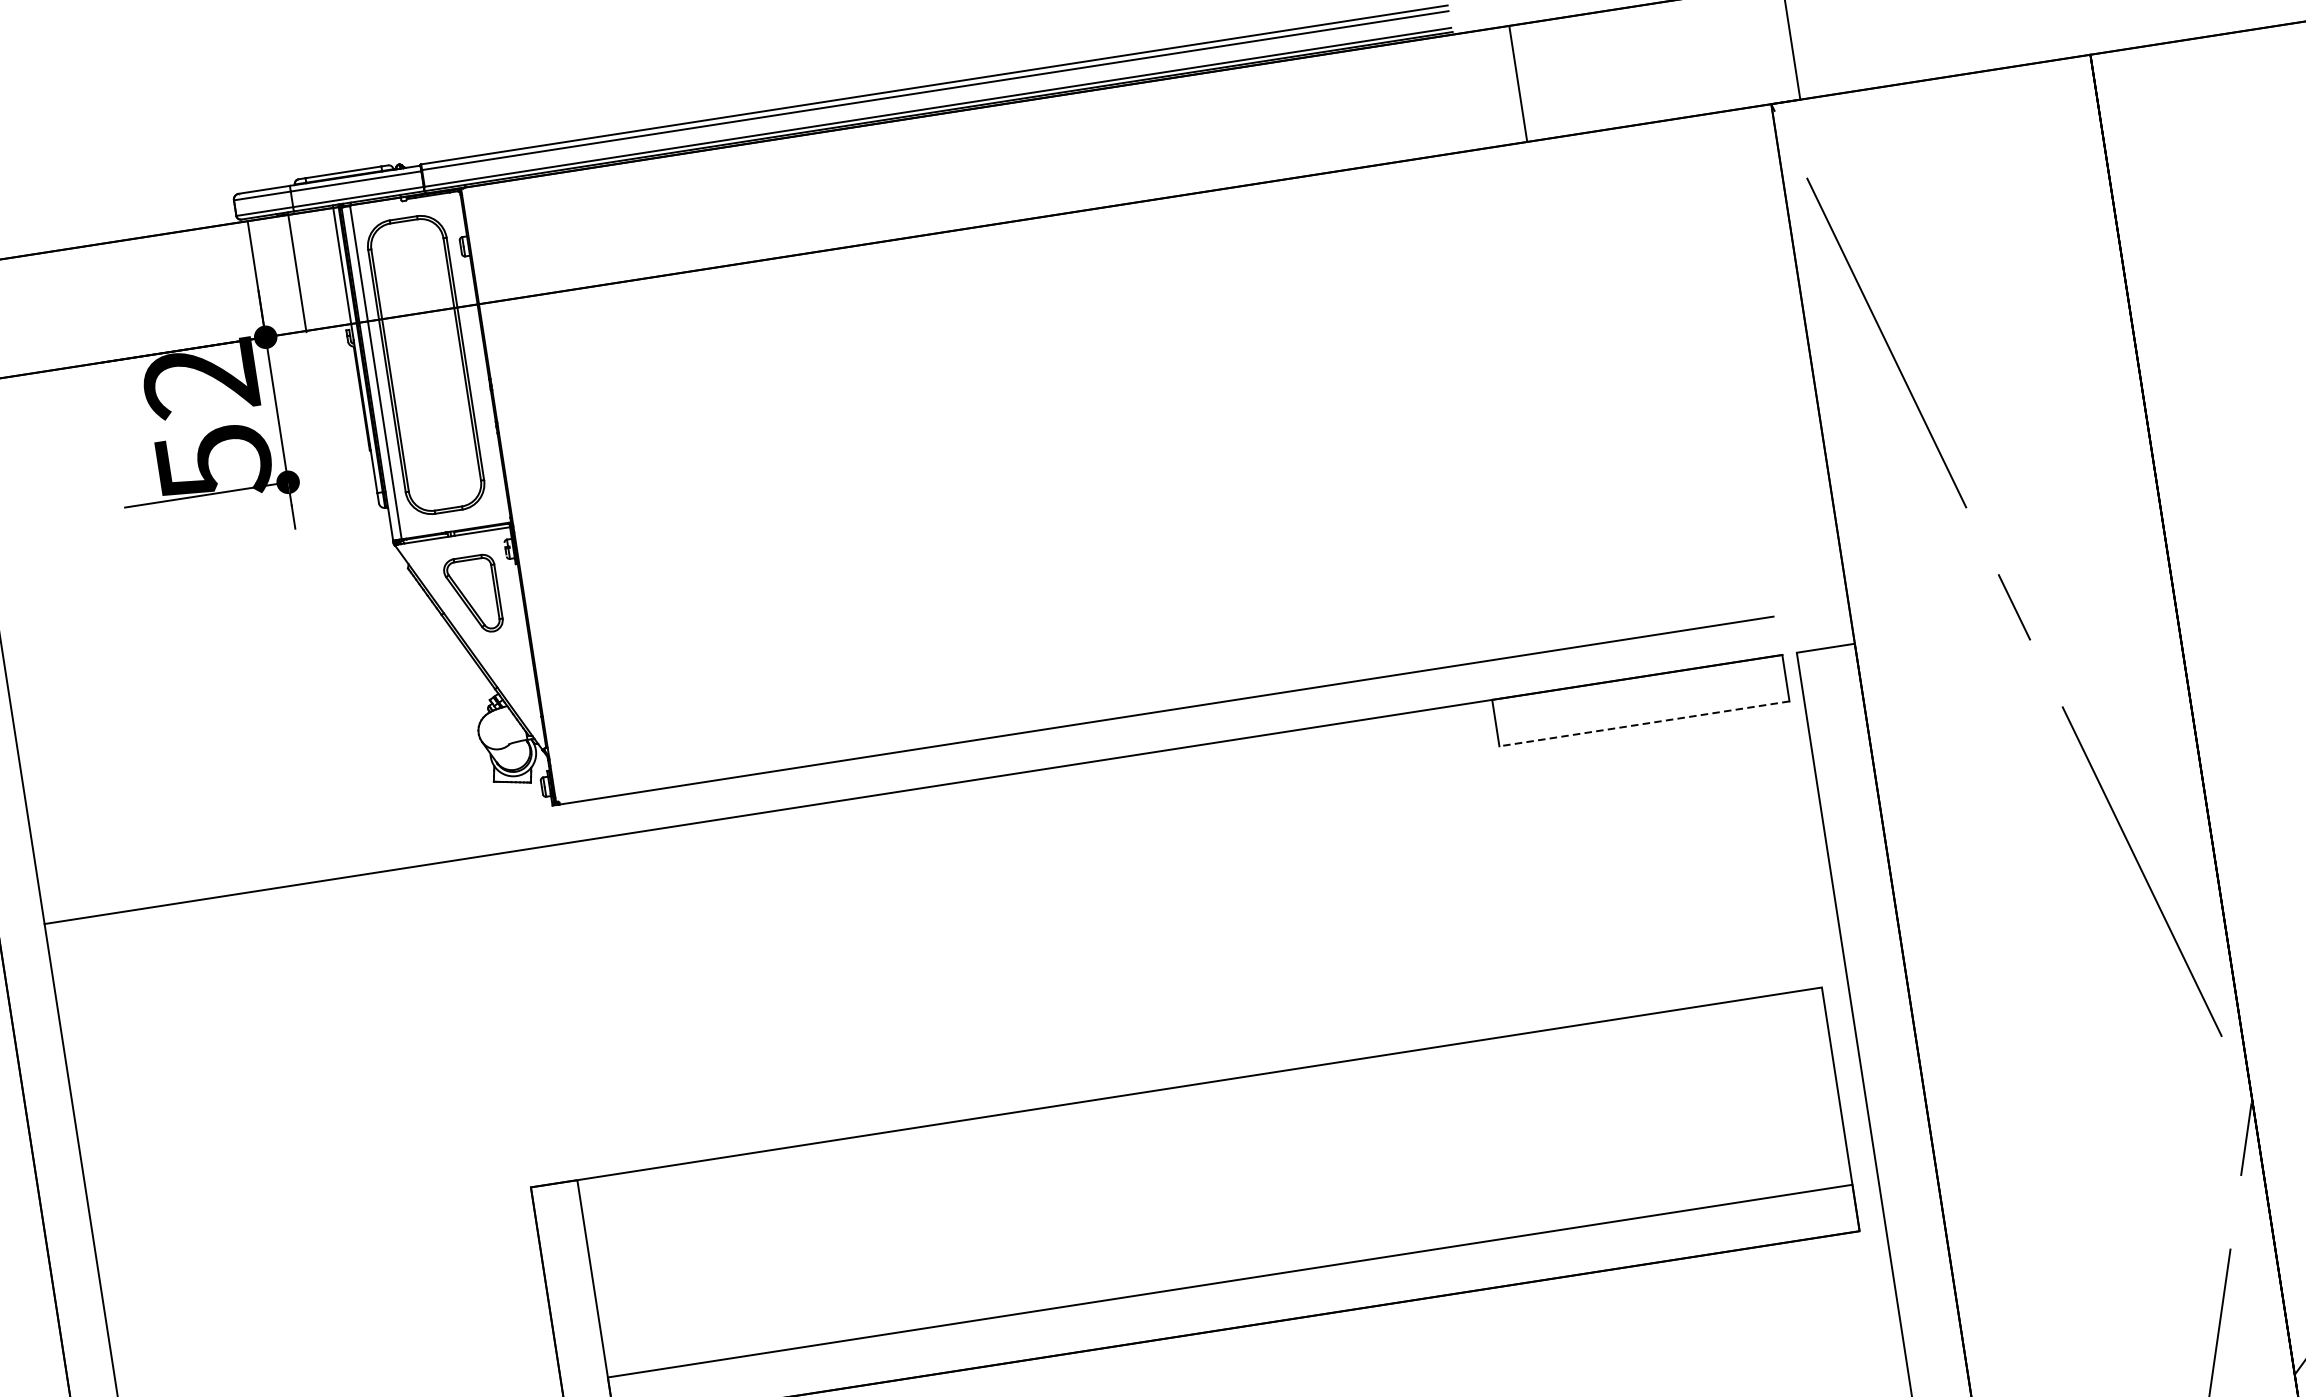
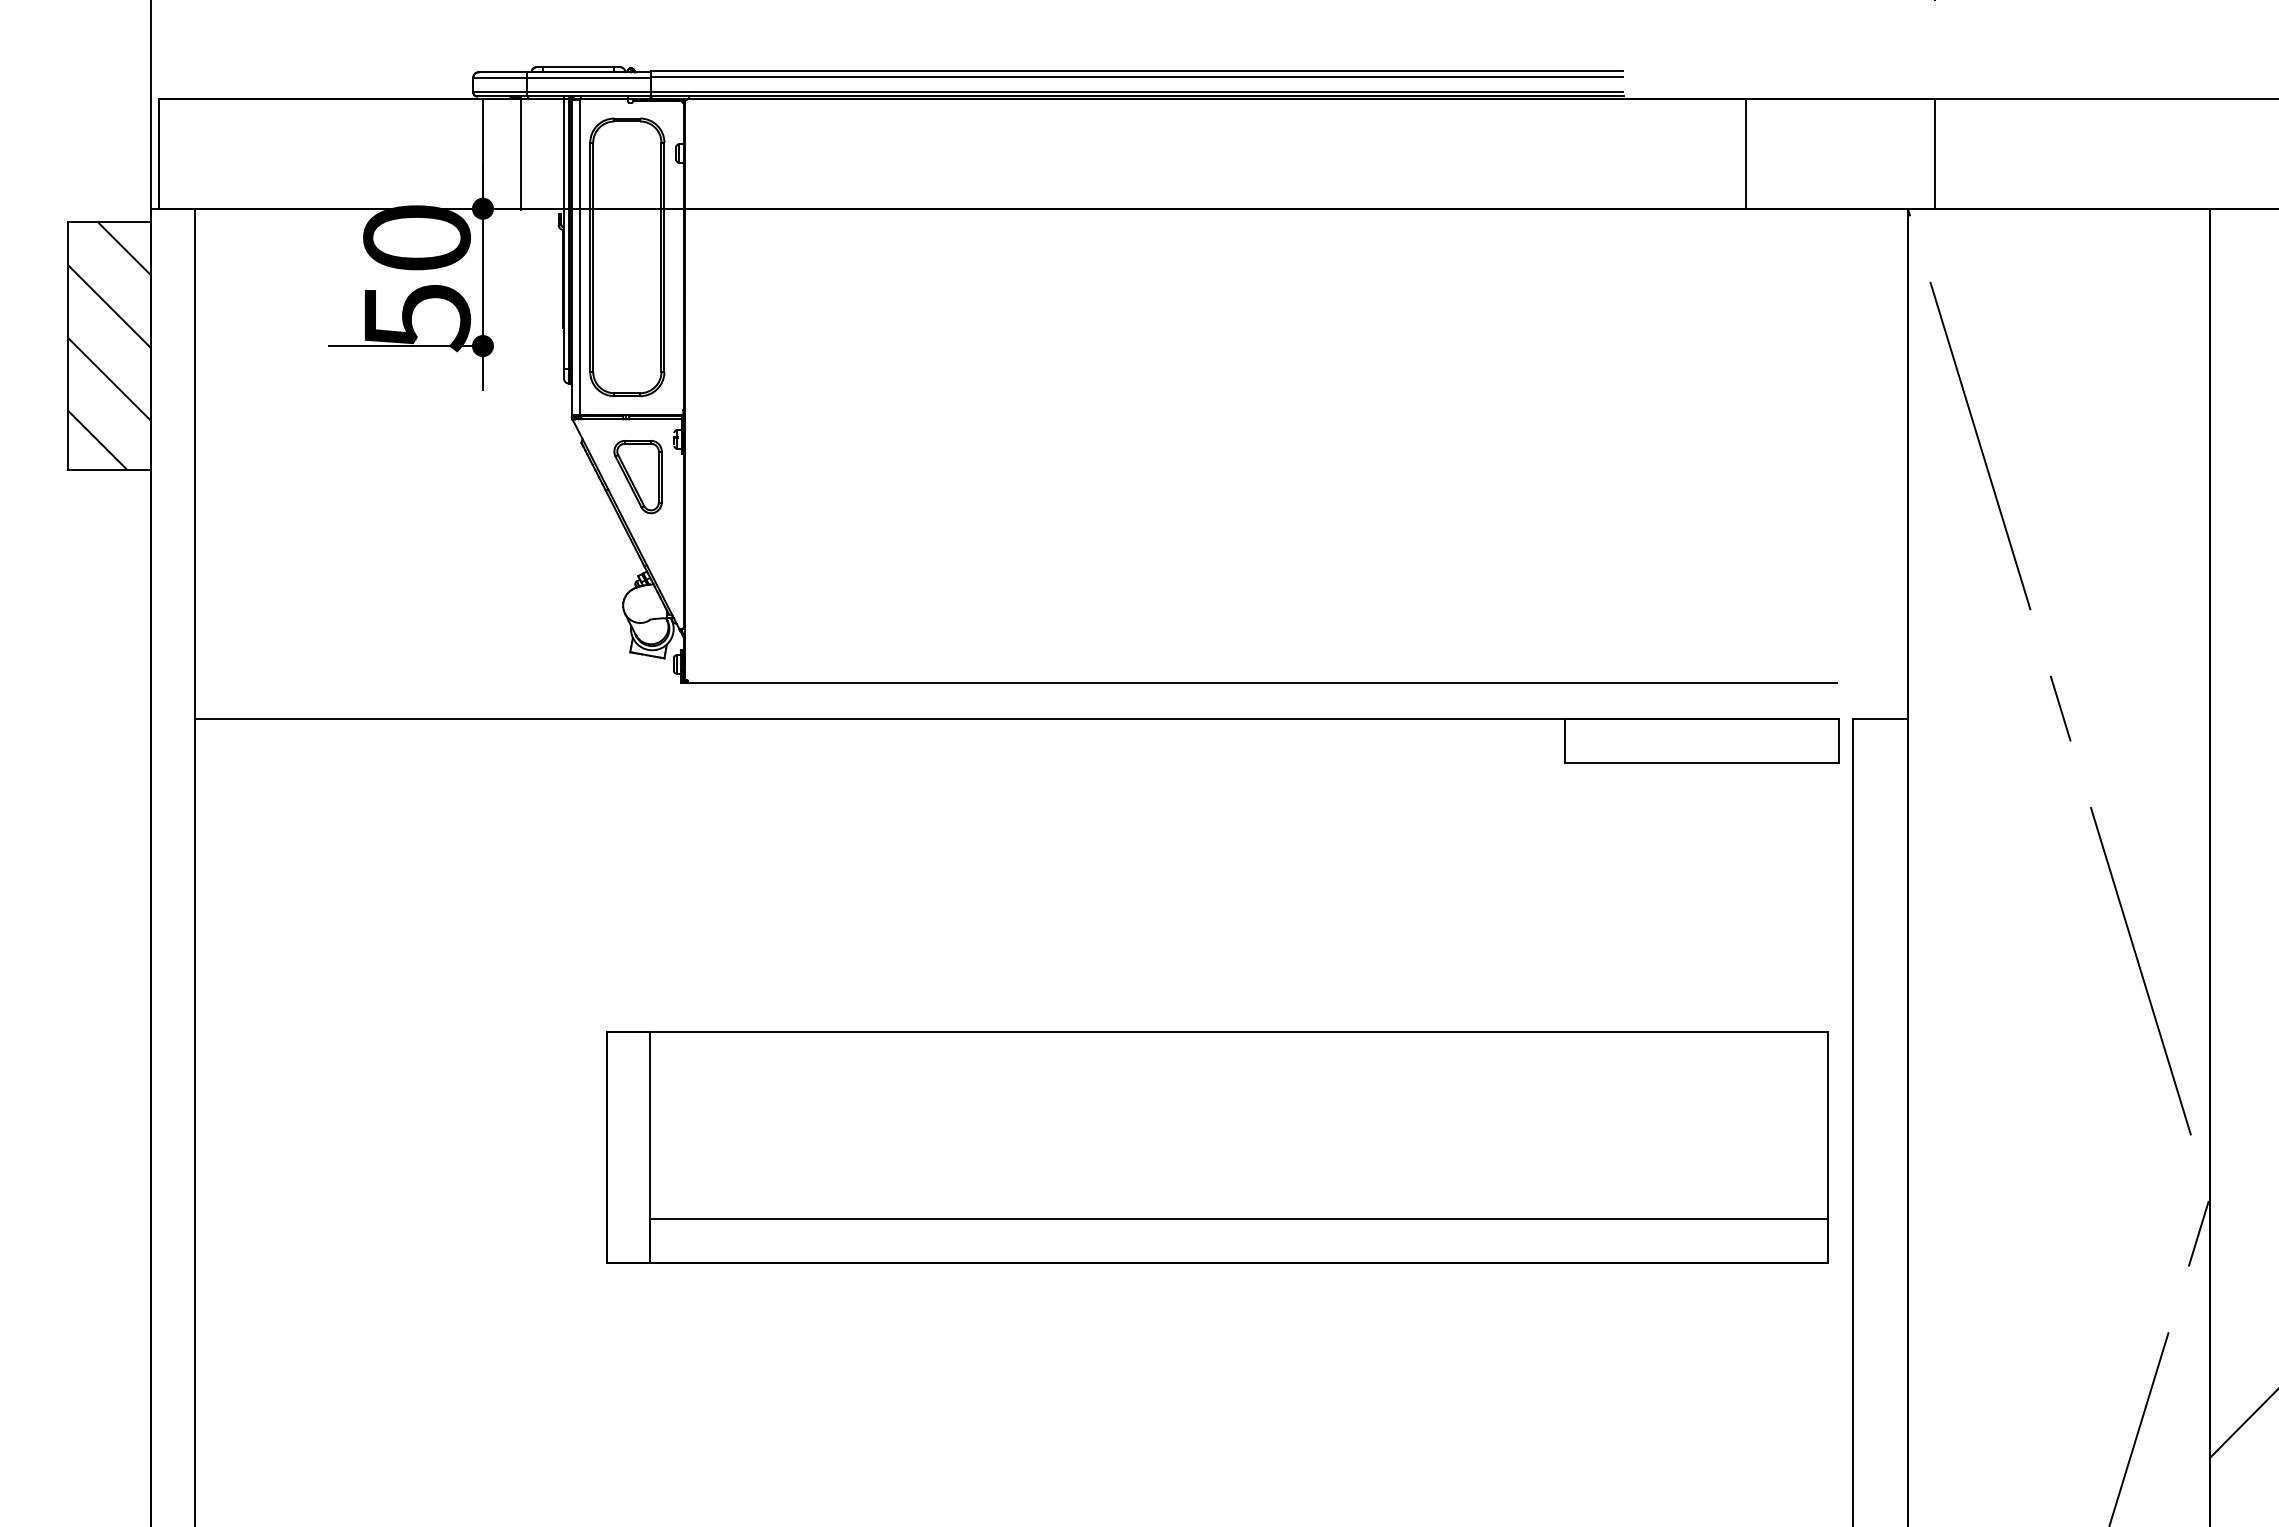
line: (1517, 83) -> (1745, 153), moved
text: (201, 379) -> (417, 238), 52 -> 50
line: (1643, 724) -> (1701, 763), dashed -> solid

